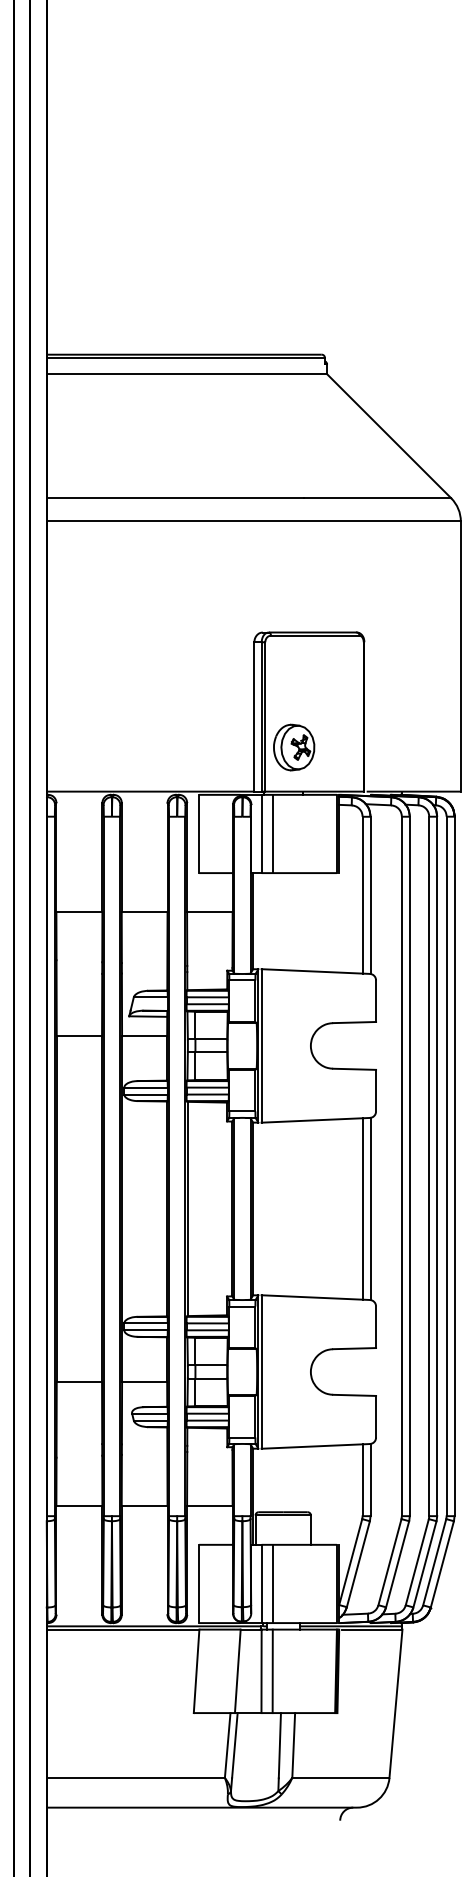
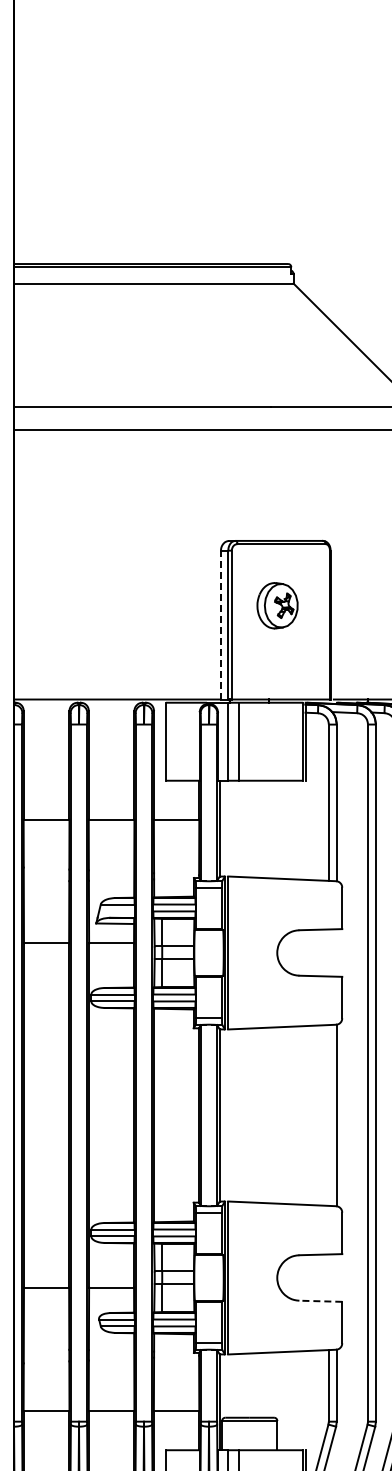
line: (254, 716) -> (221, 624), solid -> dashed
part: (294, 747) -> (277, 605), moved
line: (362, 1208) -> (328, 1115), removed
line: (354, 1395) -> (320, 1301), solid -> dashed

